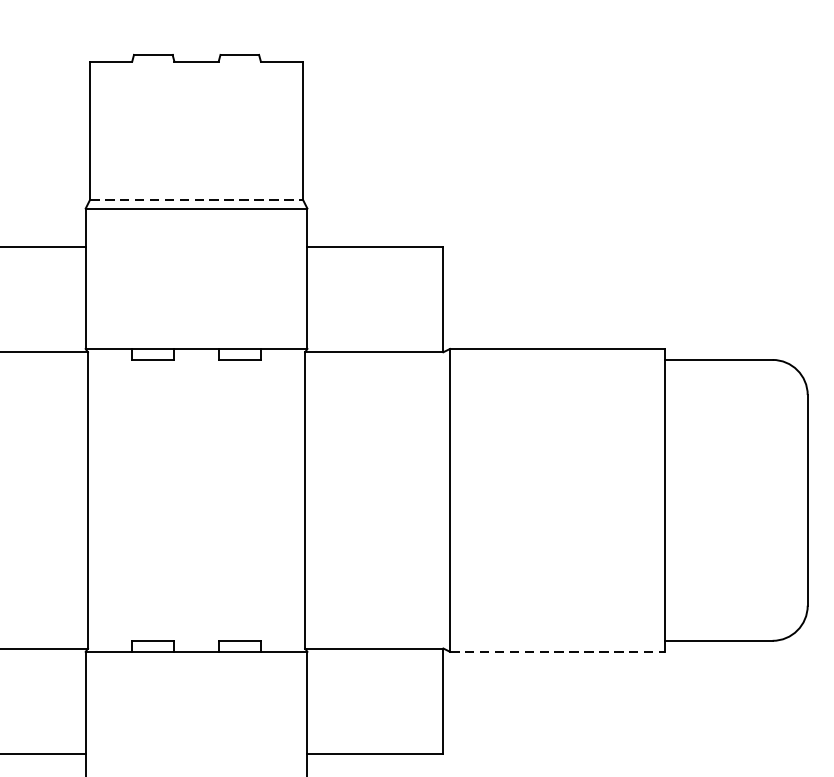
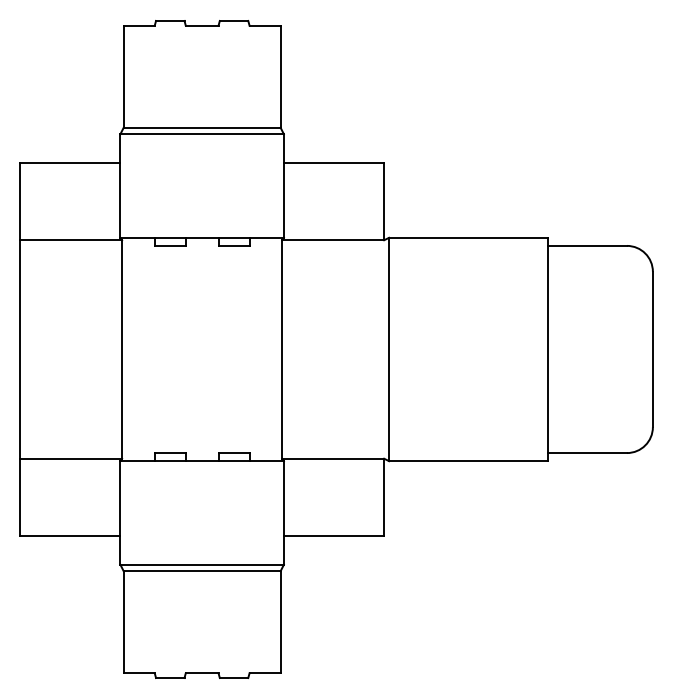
line: (197, 199) -> (202, 127), dashed -> solid
line: (557, 652) -> (468, 461), dashed -> solid

